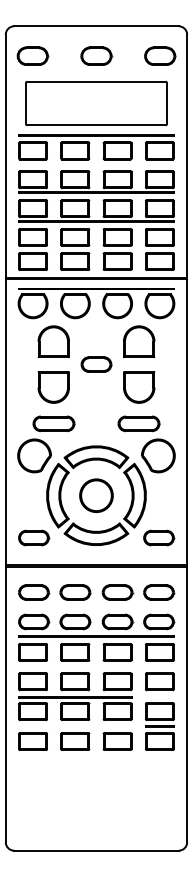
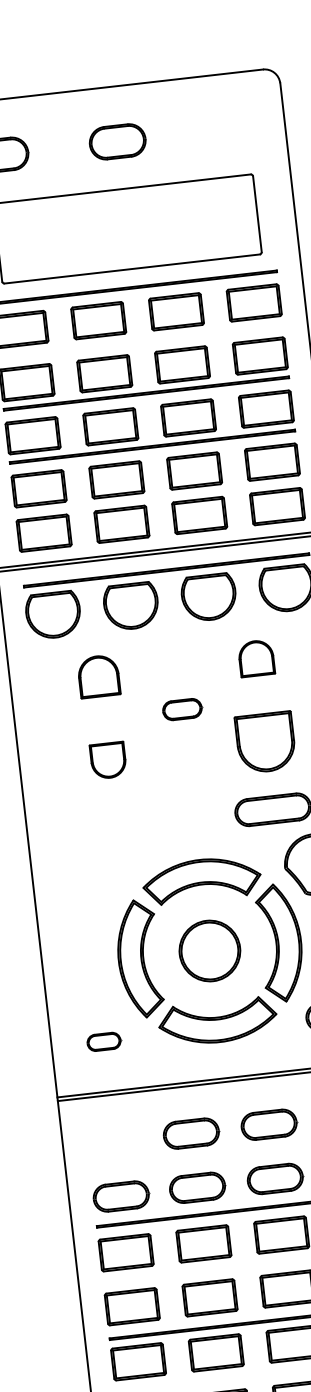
part: (160, 55) -> (235, 127), removed
part: (53, 341) -> (98, 676), size x0.7
part: (139, 341) -> (256, 658), size x0.6
part: (96, 364) -> (182, 709), size x0.7
part: (53, 387) -> (108, 760), size x0.6
part: (46, 444) -> (107, 867), removed
part: (34, 537) -> (104, 1040), size x0.6
part: (34, 592) -> (116, 1142), removed

